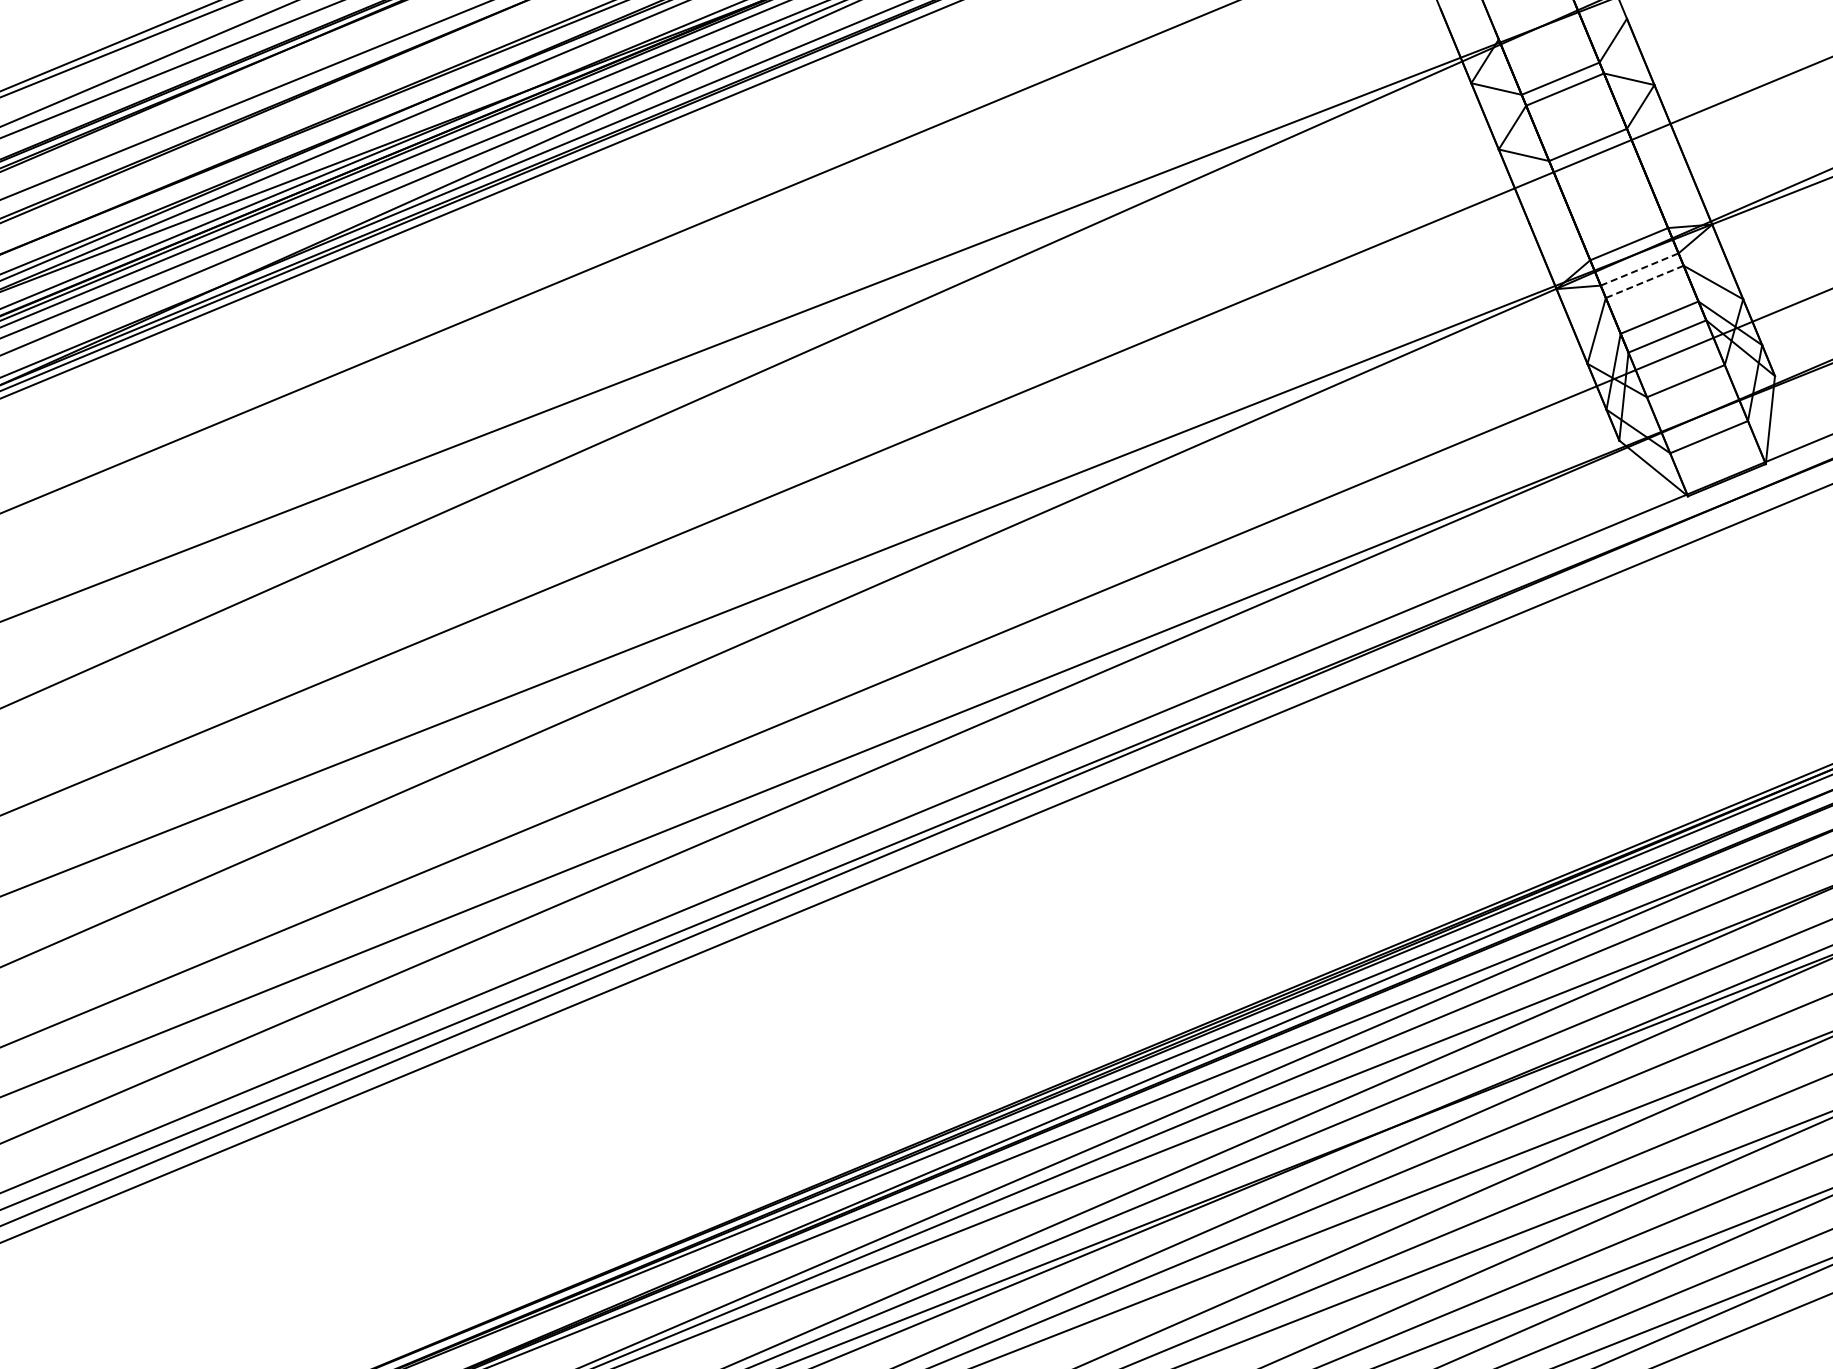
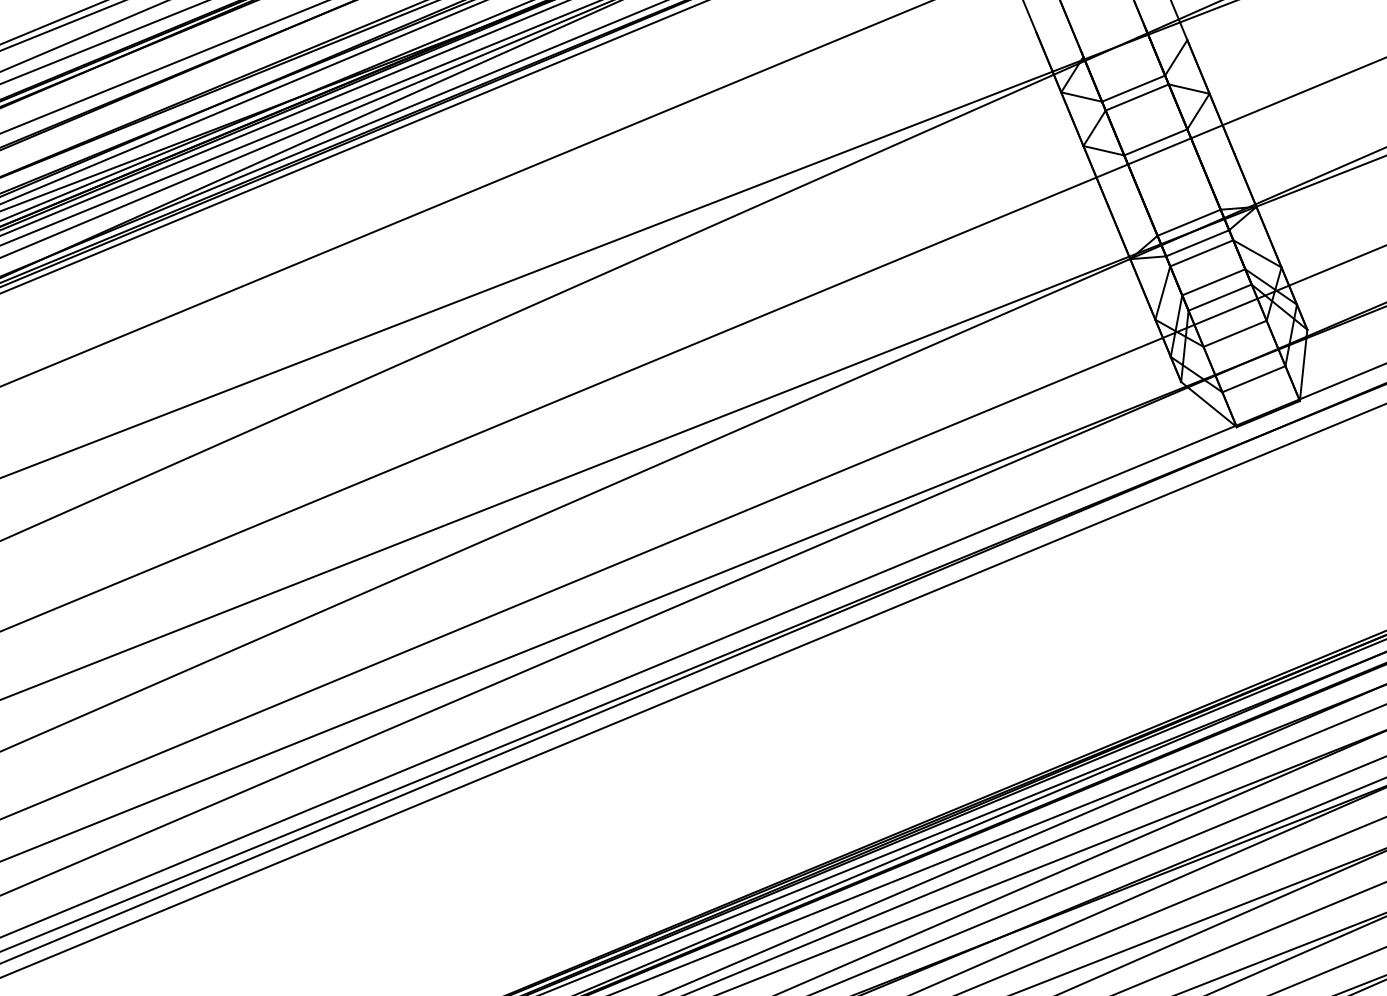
line: (1640, 269) -> (1198, 243), dashed -> solid
line: (1644, 282) -> (1201, 253), dashed -> solid

